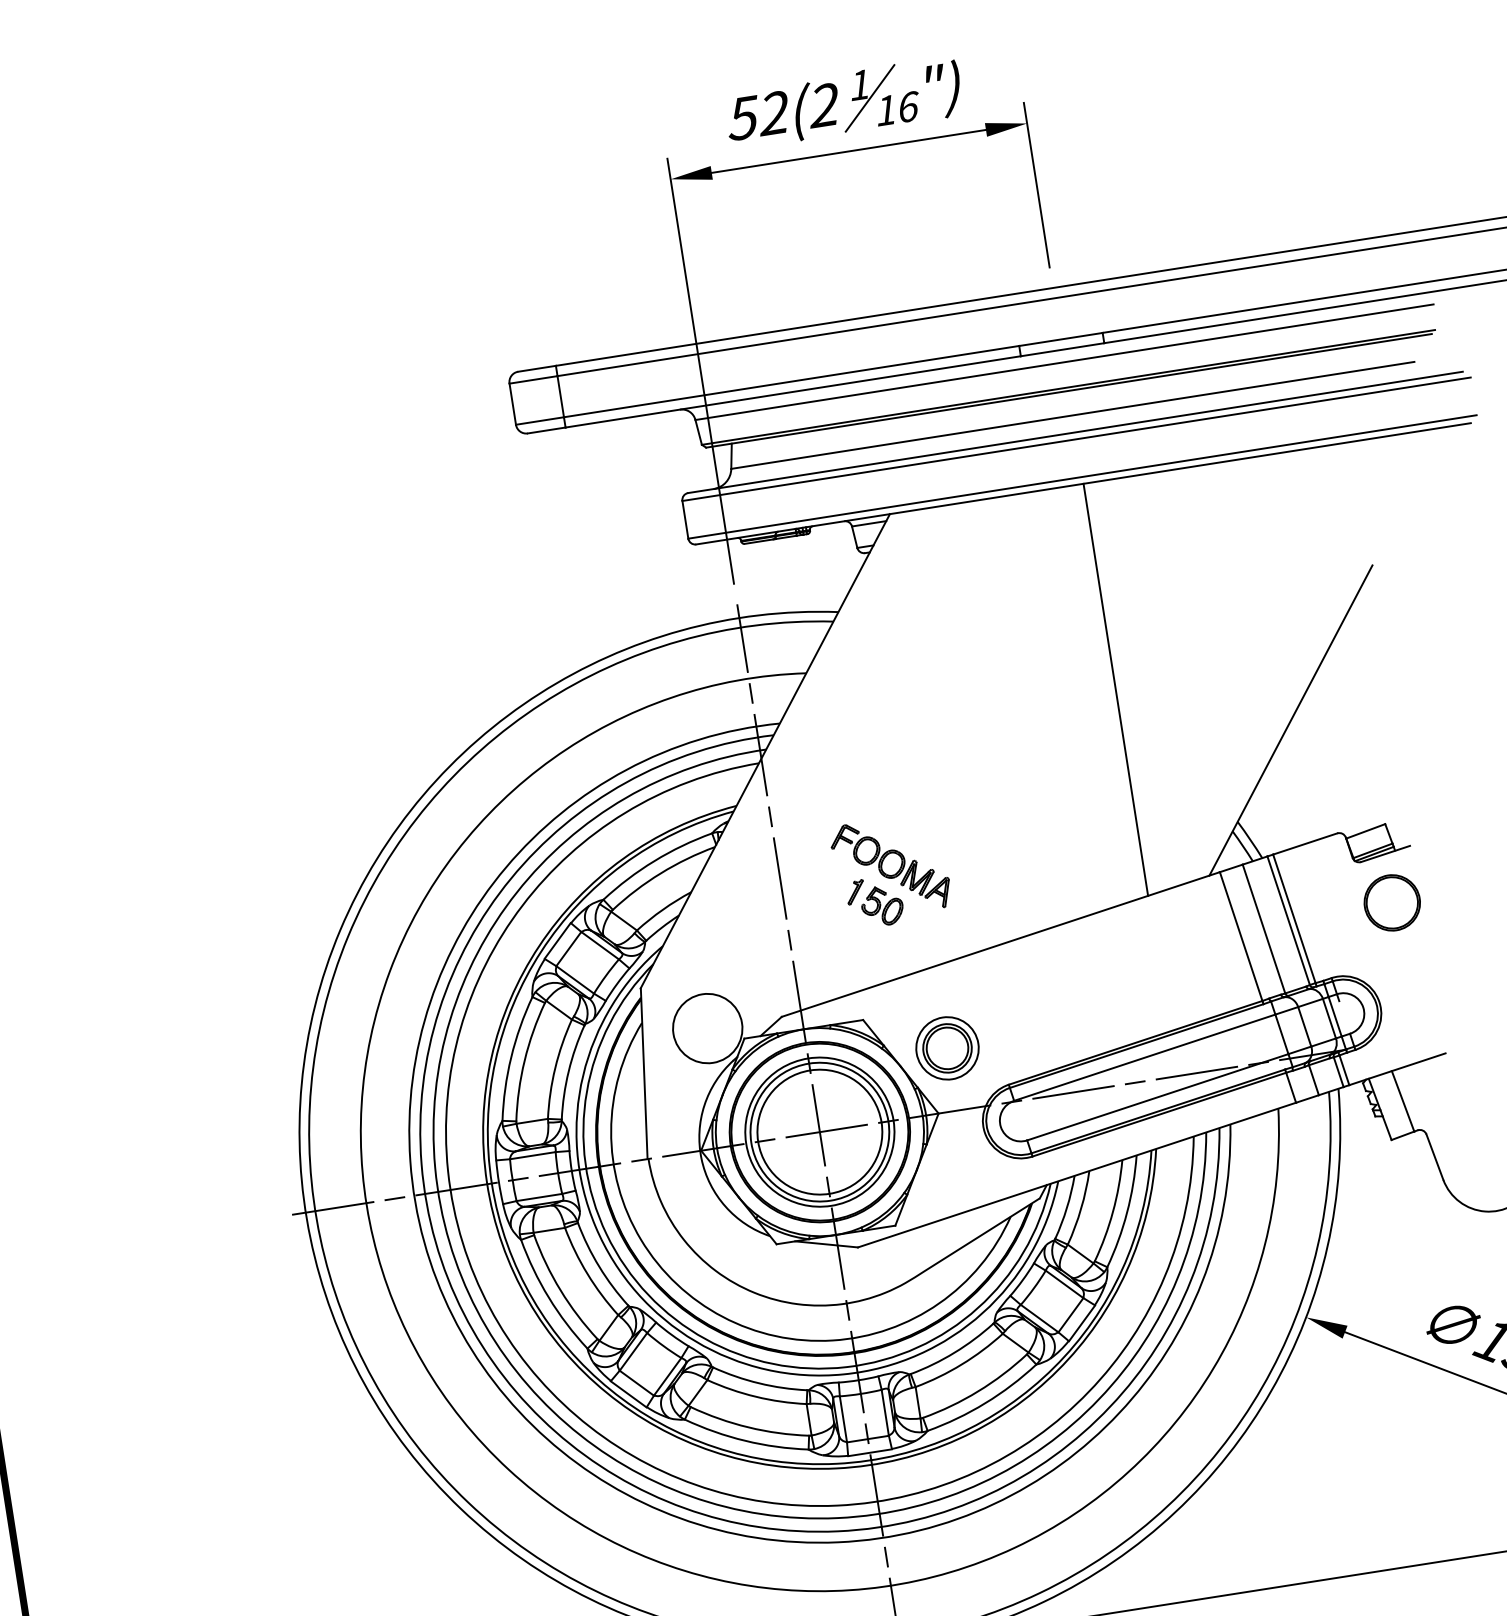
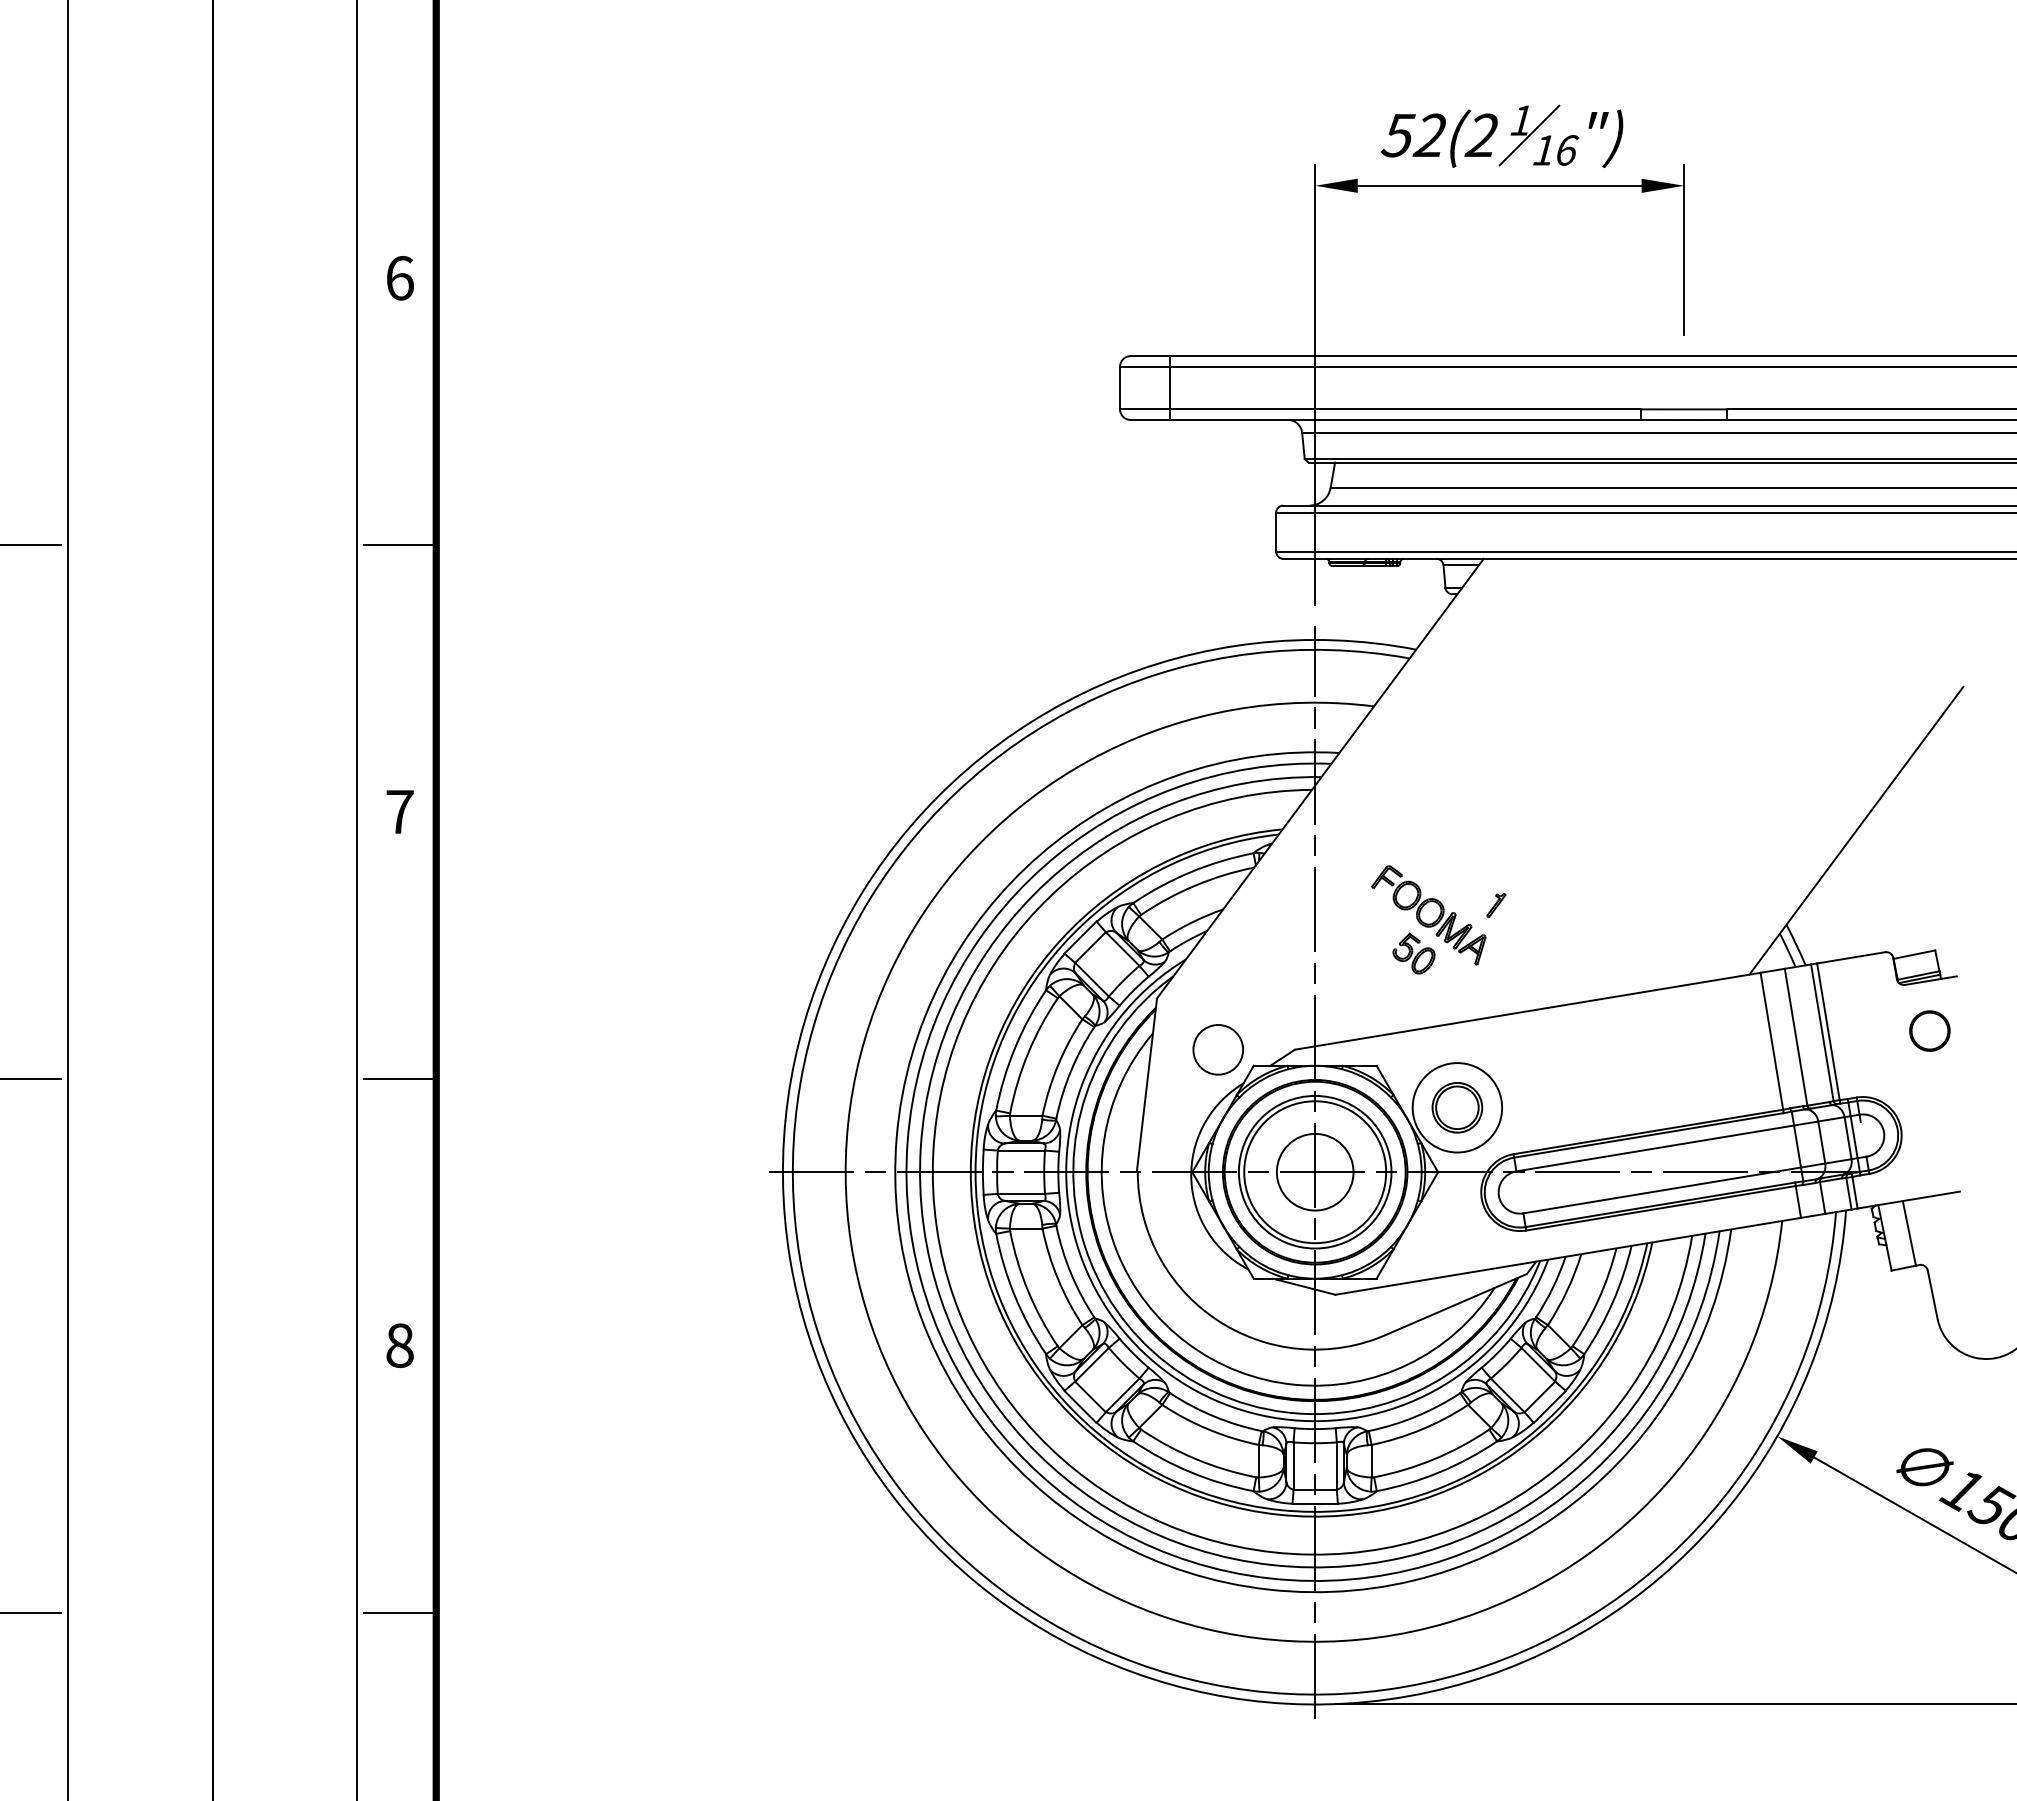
line: (1115, 689) -> (1684, 771), removed
part: (855, 892) -> (1496, 905), moved
part: (1391, 902) -> (1929, 1030), size x0.7
circle: (706, 1028) -> (1217, 1049), size x0.7
circle: (947, 1048) -> (1457, 1107), size x1.4
circle: (820, 1132) -> (1315, 1172), size x0.6

